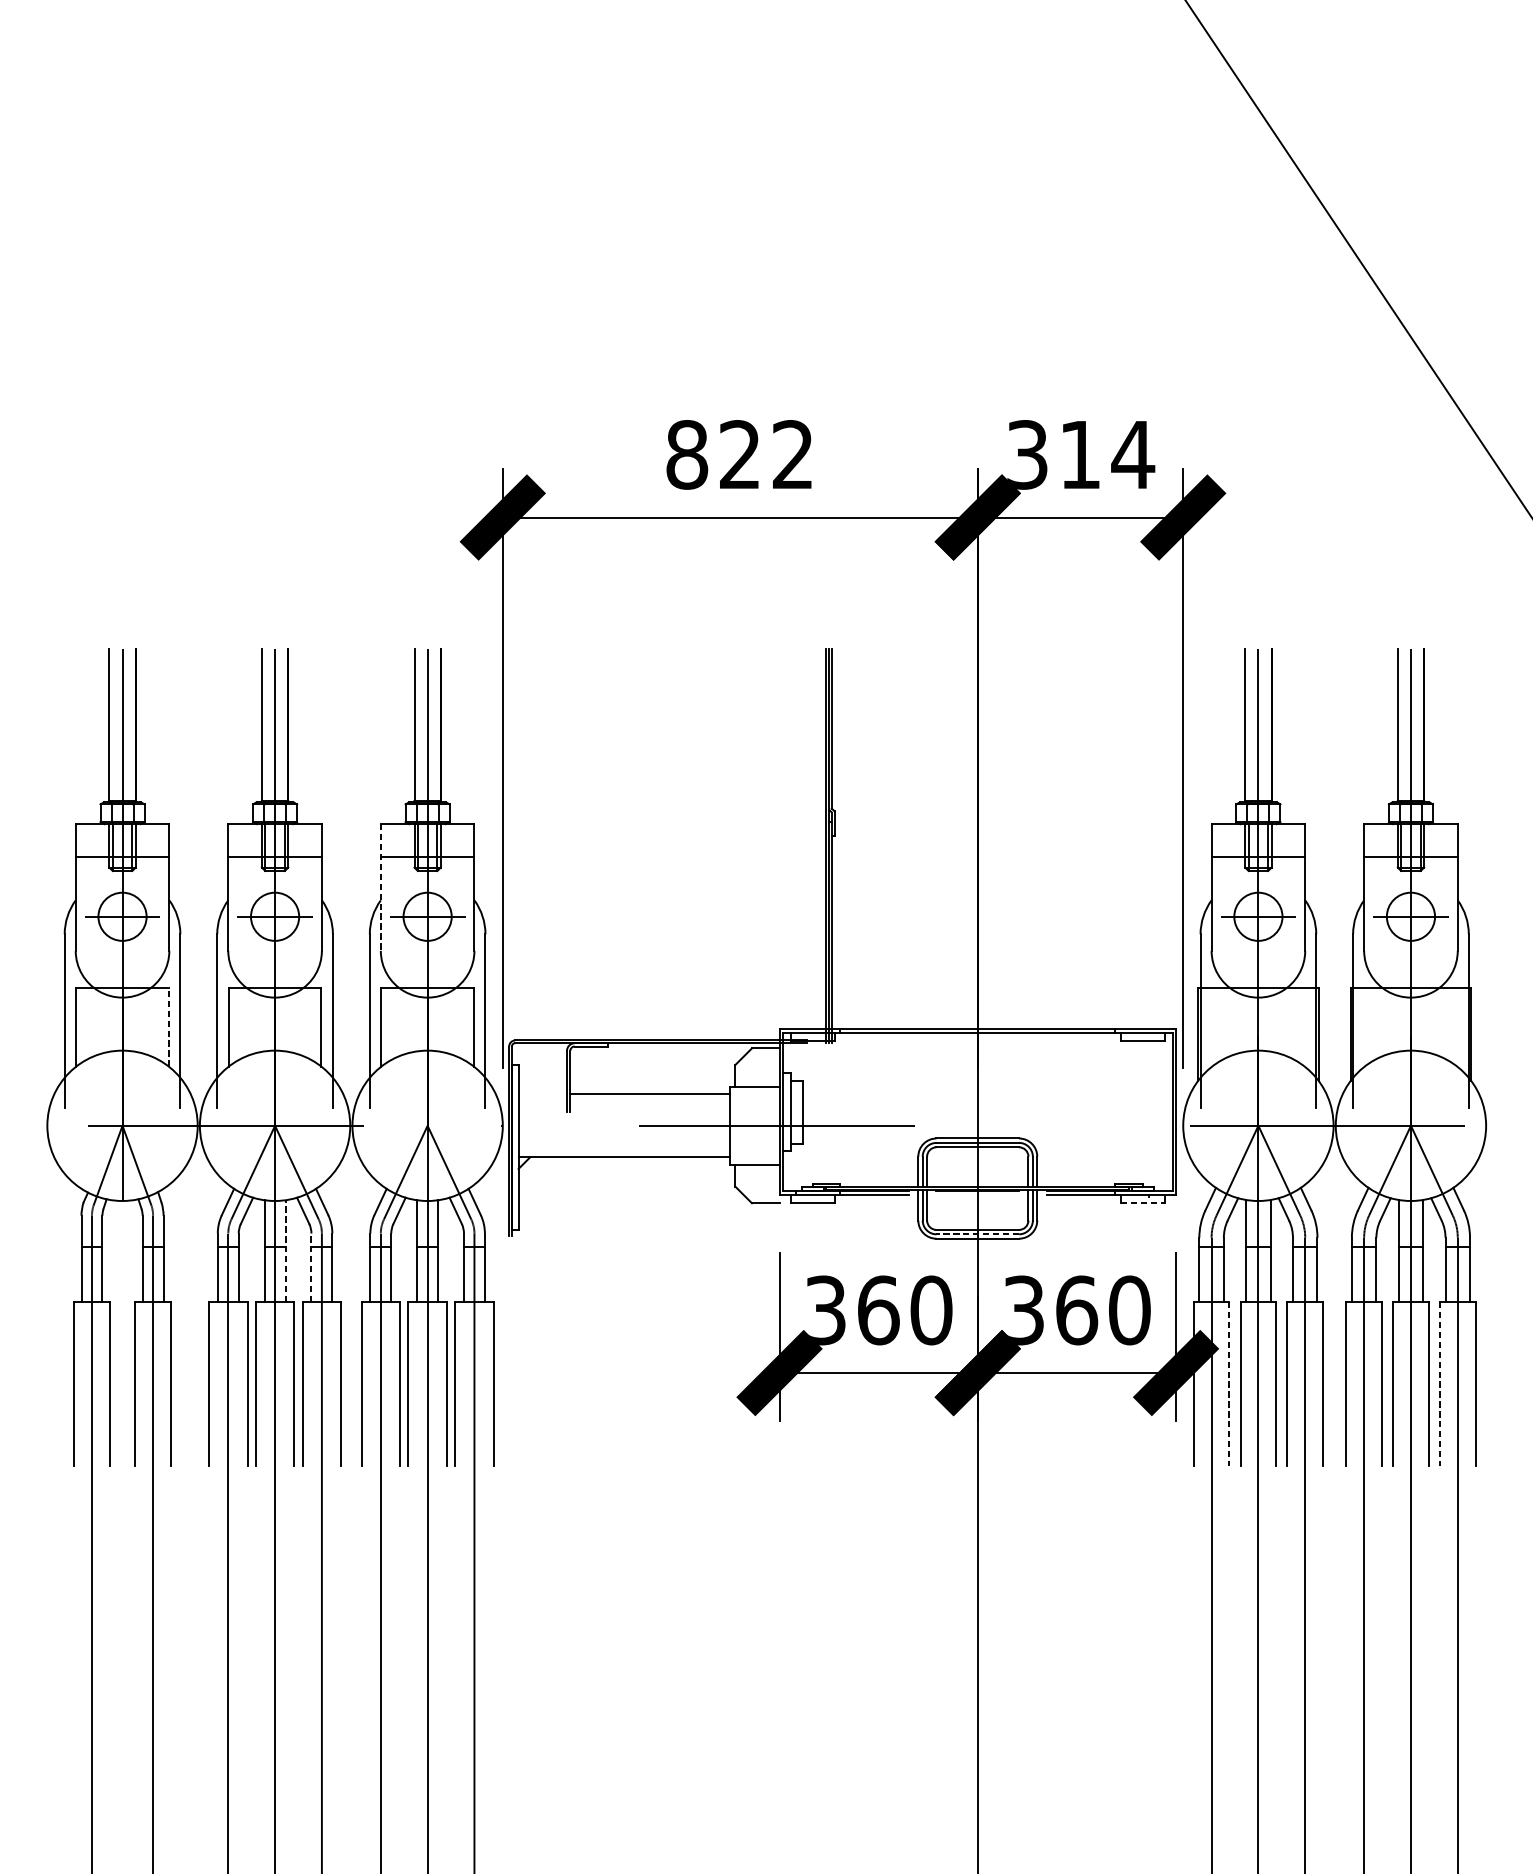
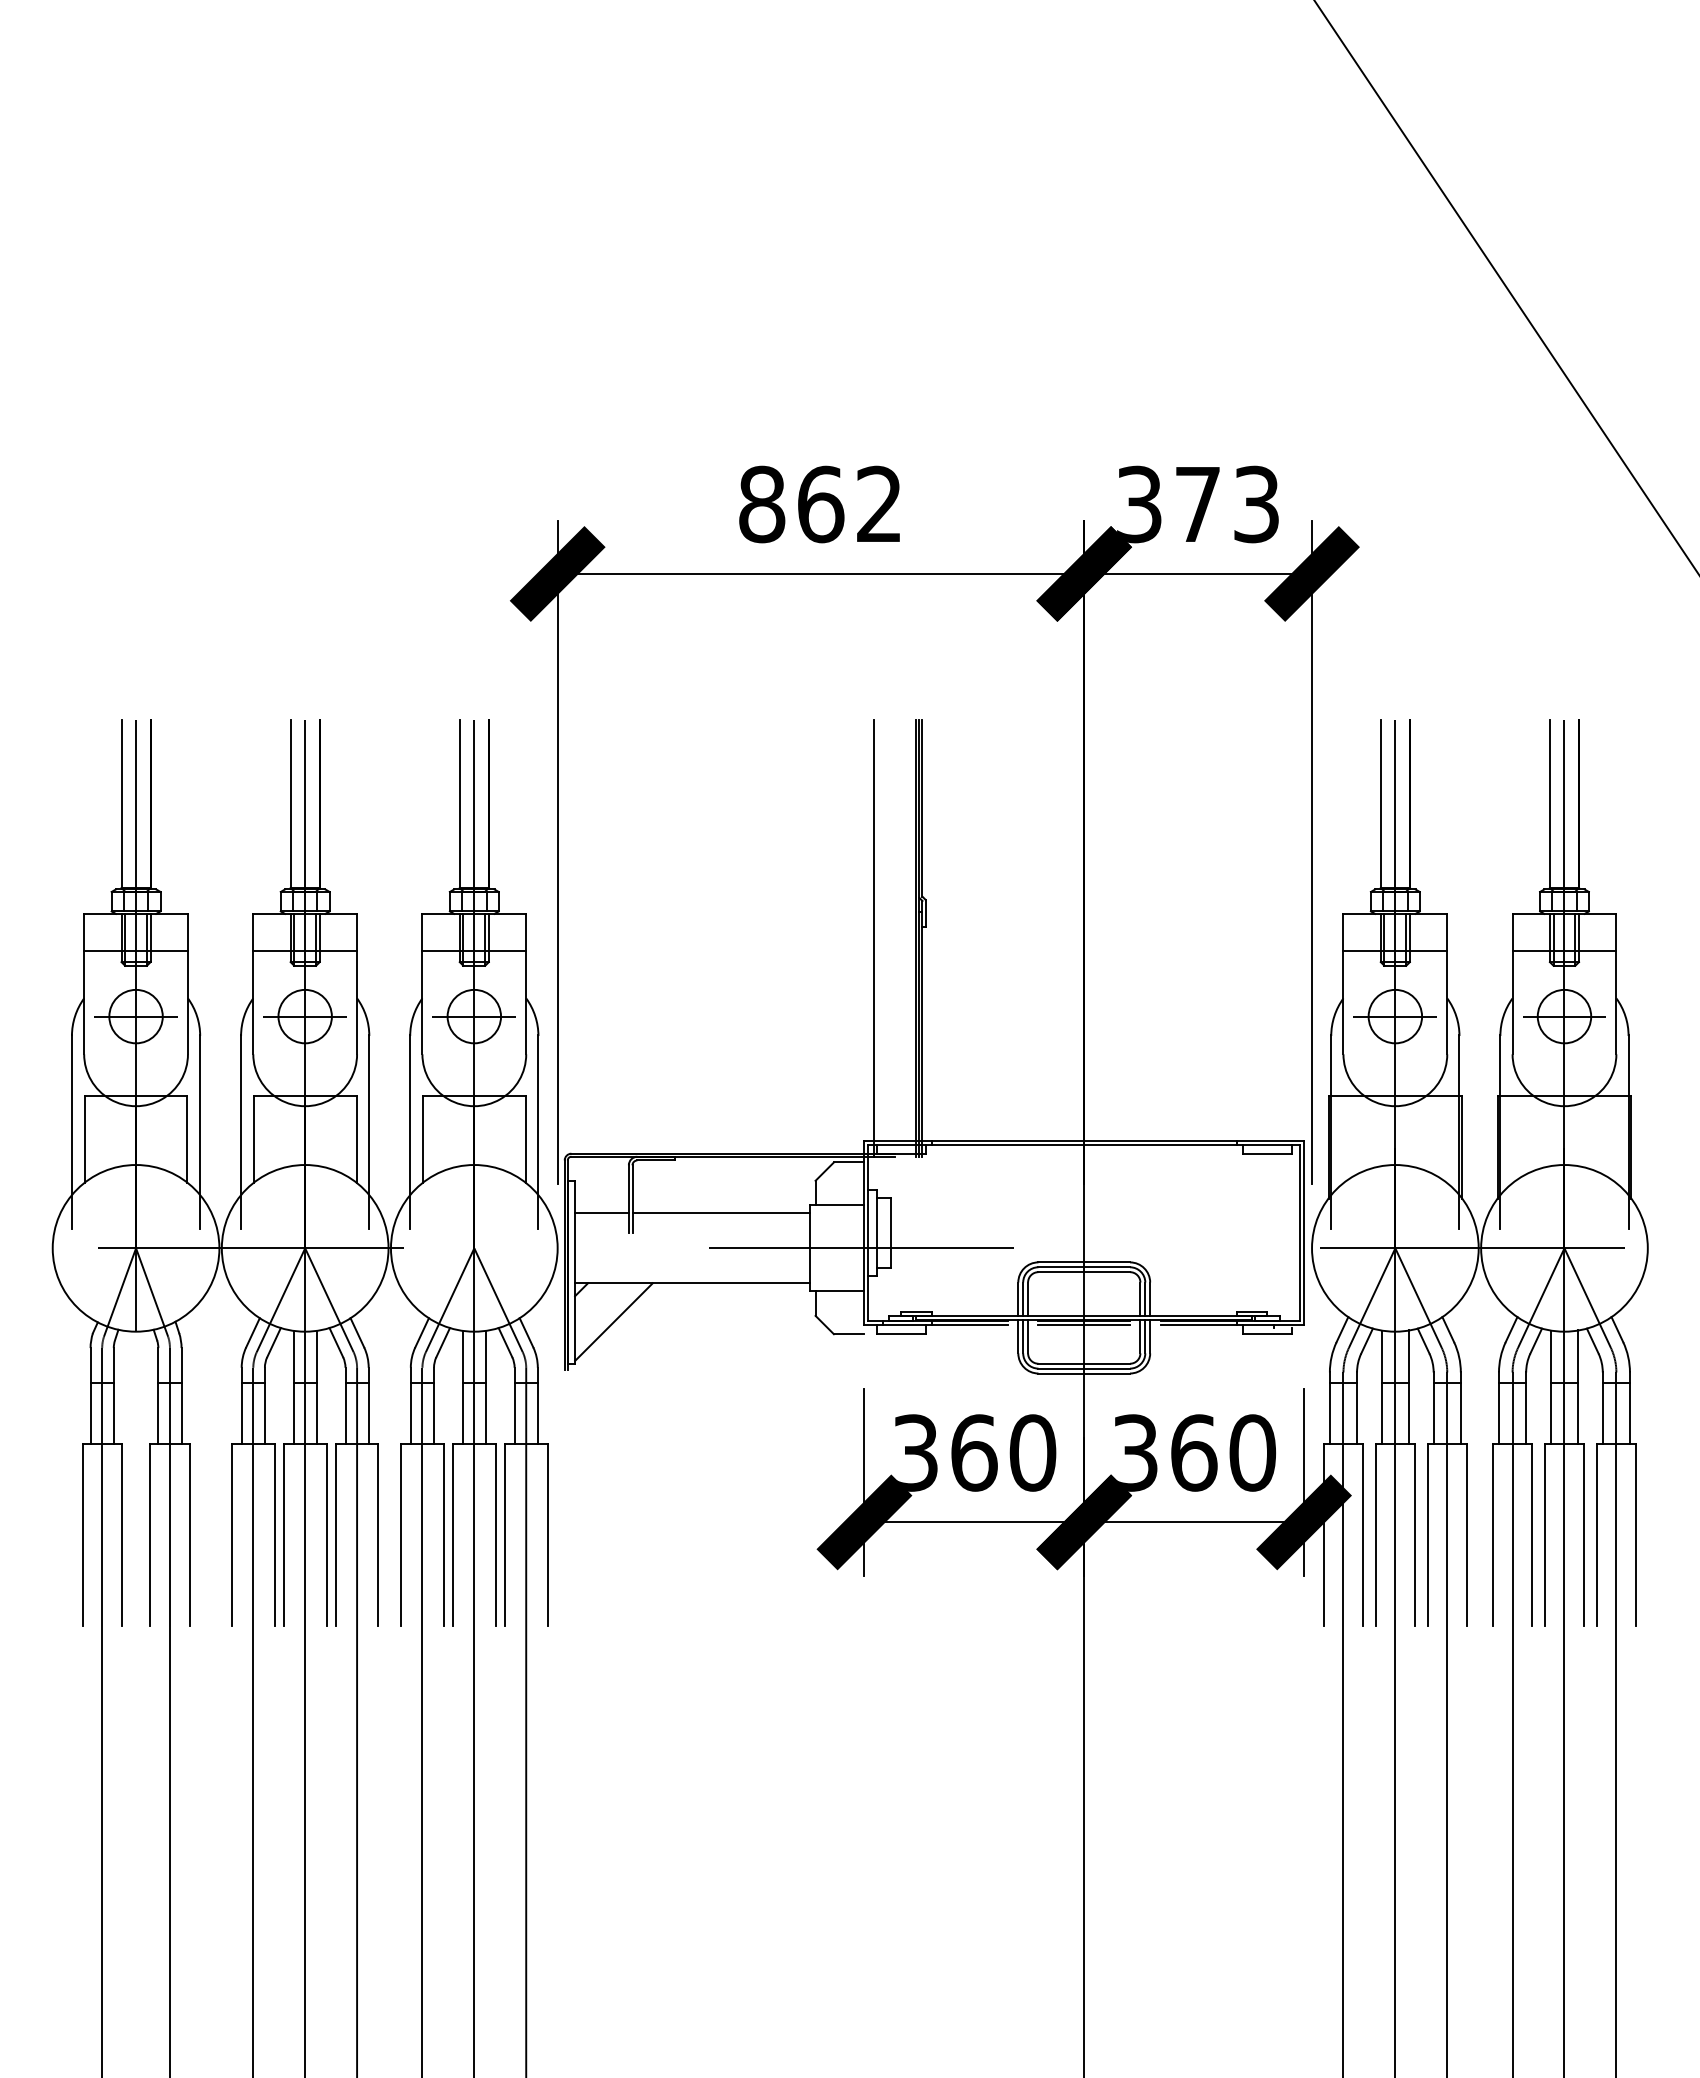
text: (740, 454) -> (821, 504), 822 -> 862
text: (1107, 454) -> (1228, 504), 314 -> 373
line: (787, 845) -> (873, 937), added
line: (380, 887) -> (422, 984), dashed -> solid
line: (168, 1026) -> (187, 1138), dashed -> solid
line: (542, 1094) -> (601, 1213), added
line: (553, 1191) -> (613, 1321), added
line: (978, 1194) -> (1084, 1324), added
line: (1143, 1202) -> (1267, 1333), dashed -> solid
line: (978, 1234) -> (1084, 1368), dashed -> solid
line: (285, 1250) -> (316, 1386), dashed -> solid
line: (311, 1267) -> (345, 1405), dashed -> solid
line: (1229, 1383) -> (1363, 1534), dashed -> solid
line: (1439, 1383) -> (1596, 1534), dashed -> solid

